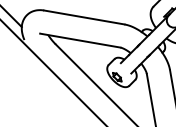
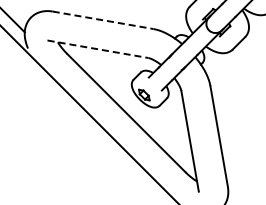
line: (84, 17) -> (103, 20), solid -> dashed
line: (80, 40) -> (98, 49), solid -> dashed

